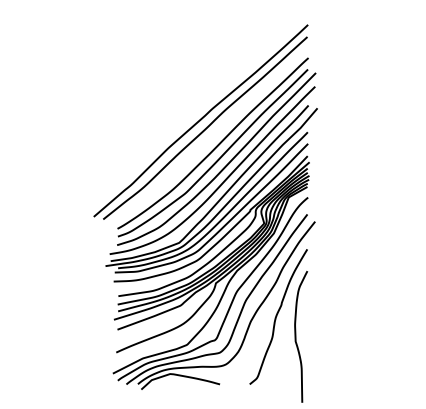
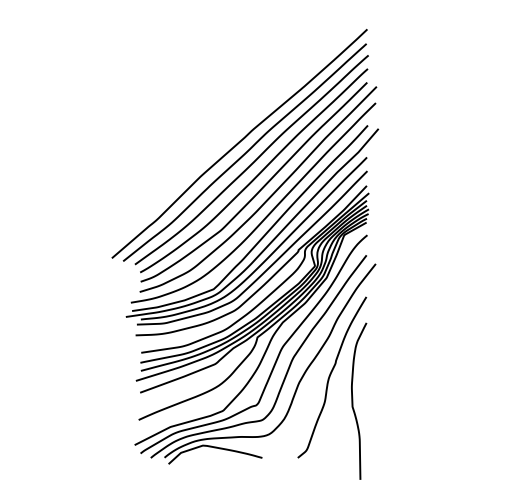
curve: (212, 135) -> (253, 161), added

